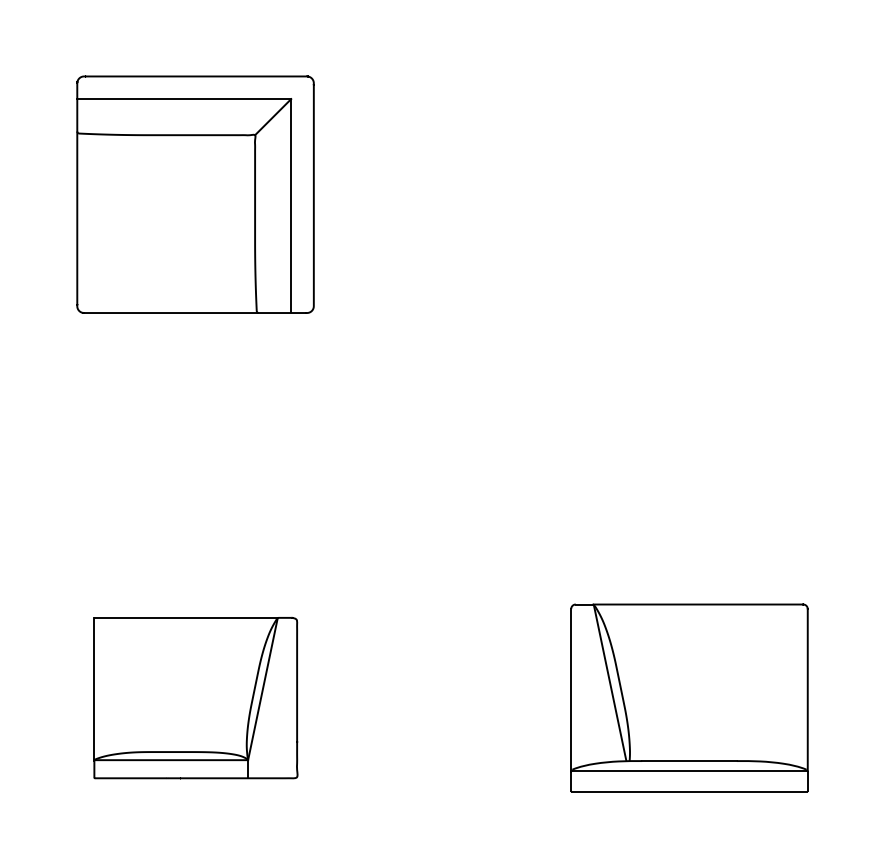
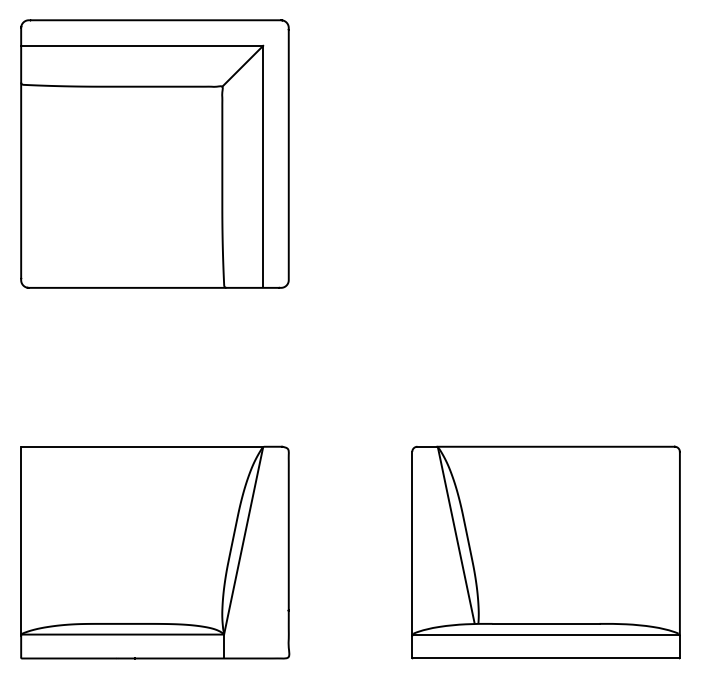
part: (195, 194) -> (154, 153), size x1.43
part: (195, 697) -> (154, 552), size x1.67
part: (689, 697) -> (546, 552), size x1.43

